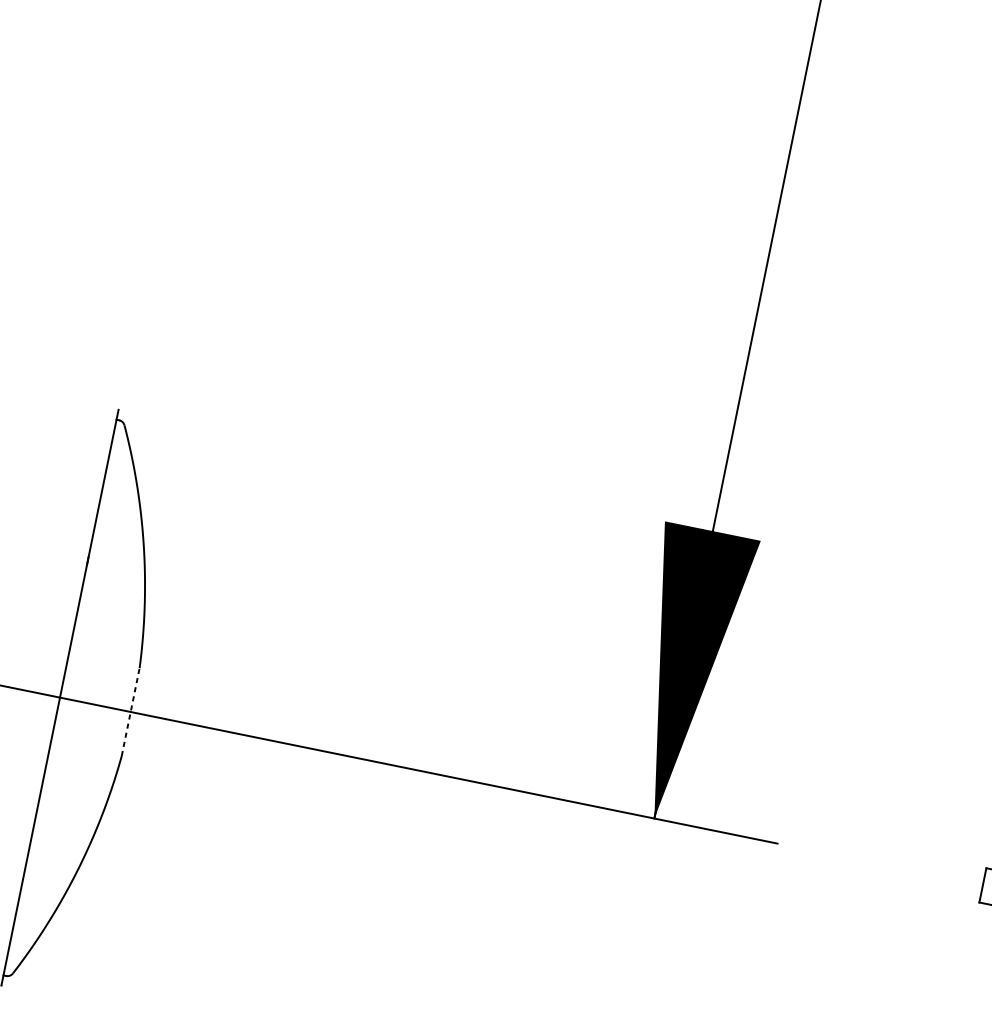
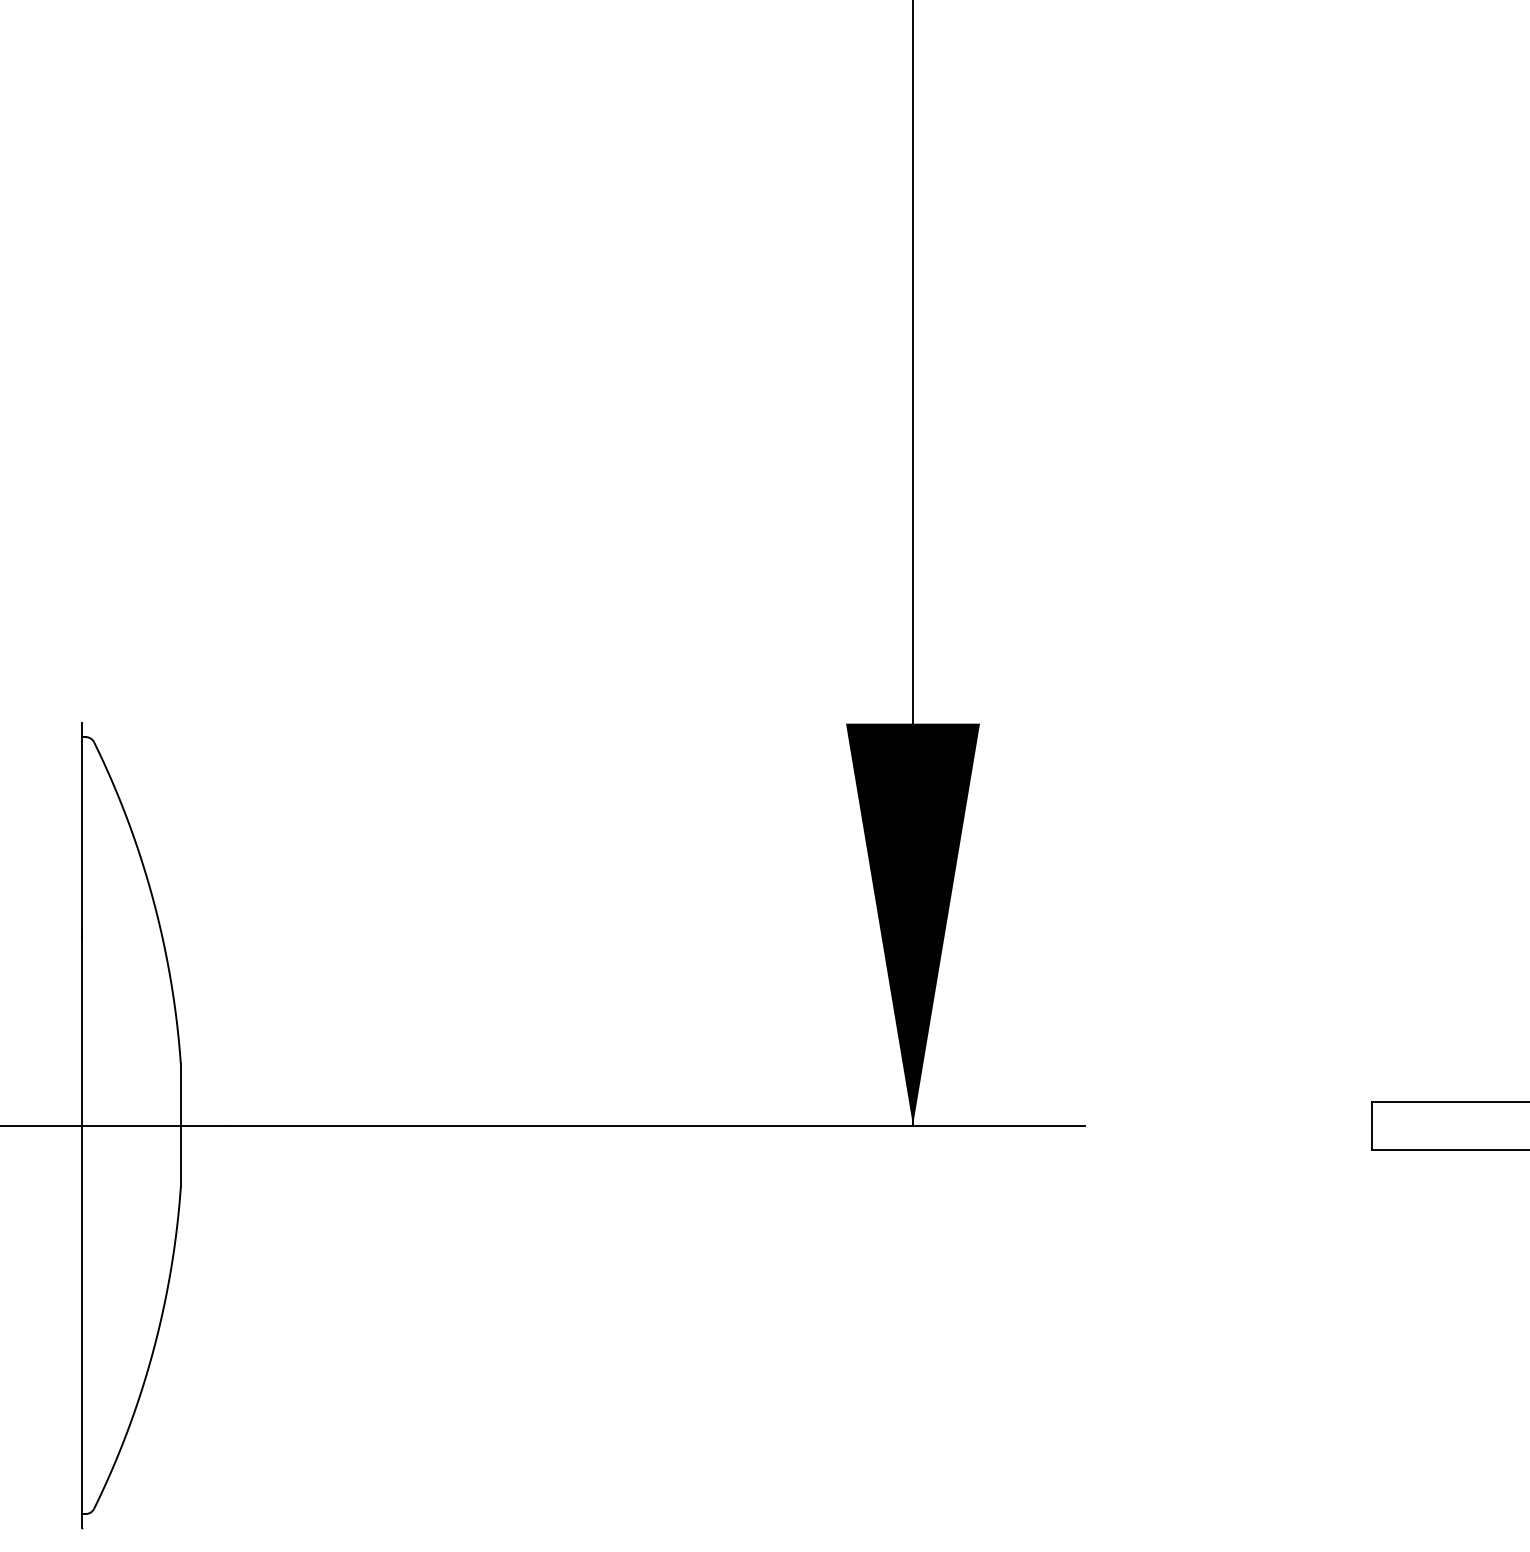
line: (130, 711) -> (180, 1125), dashed -> solid

